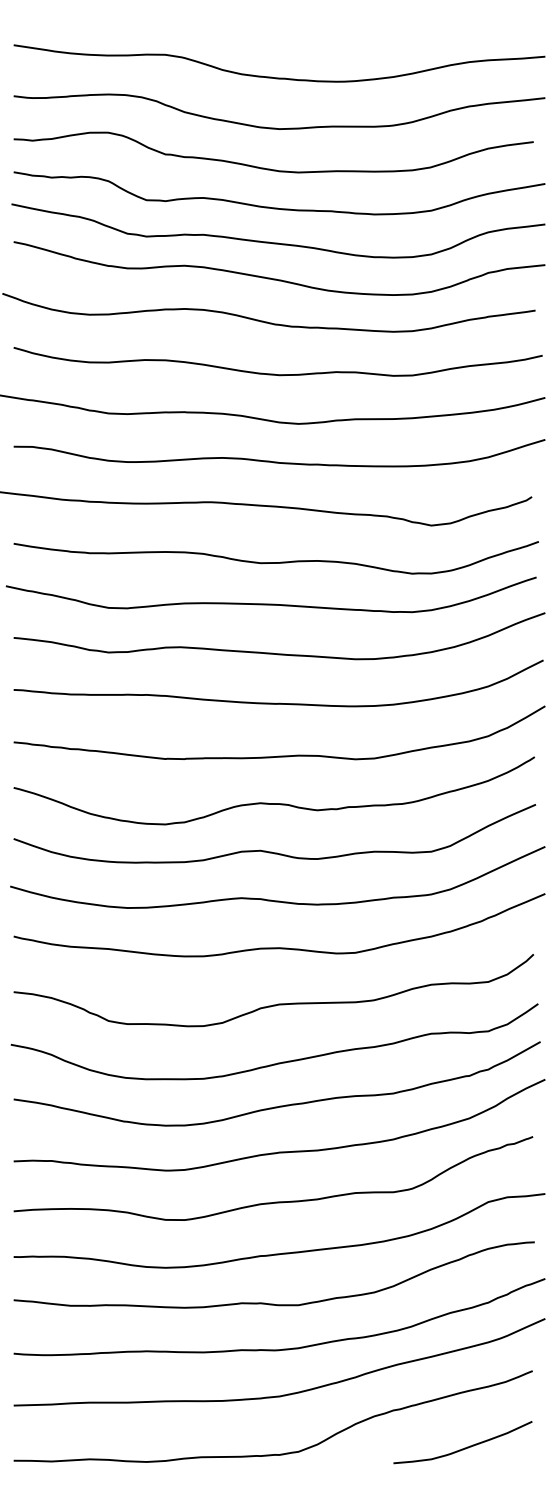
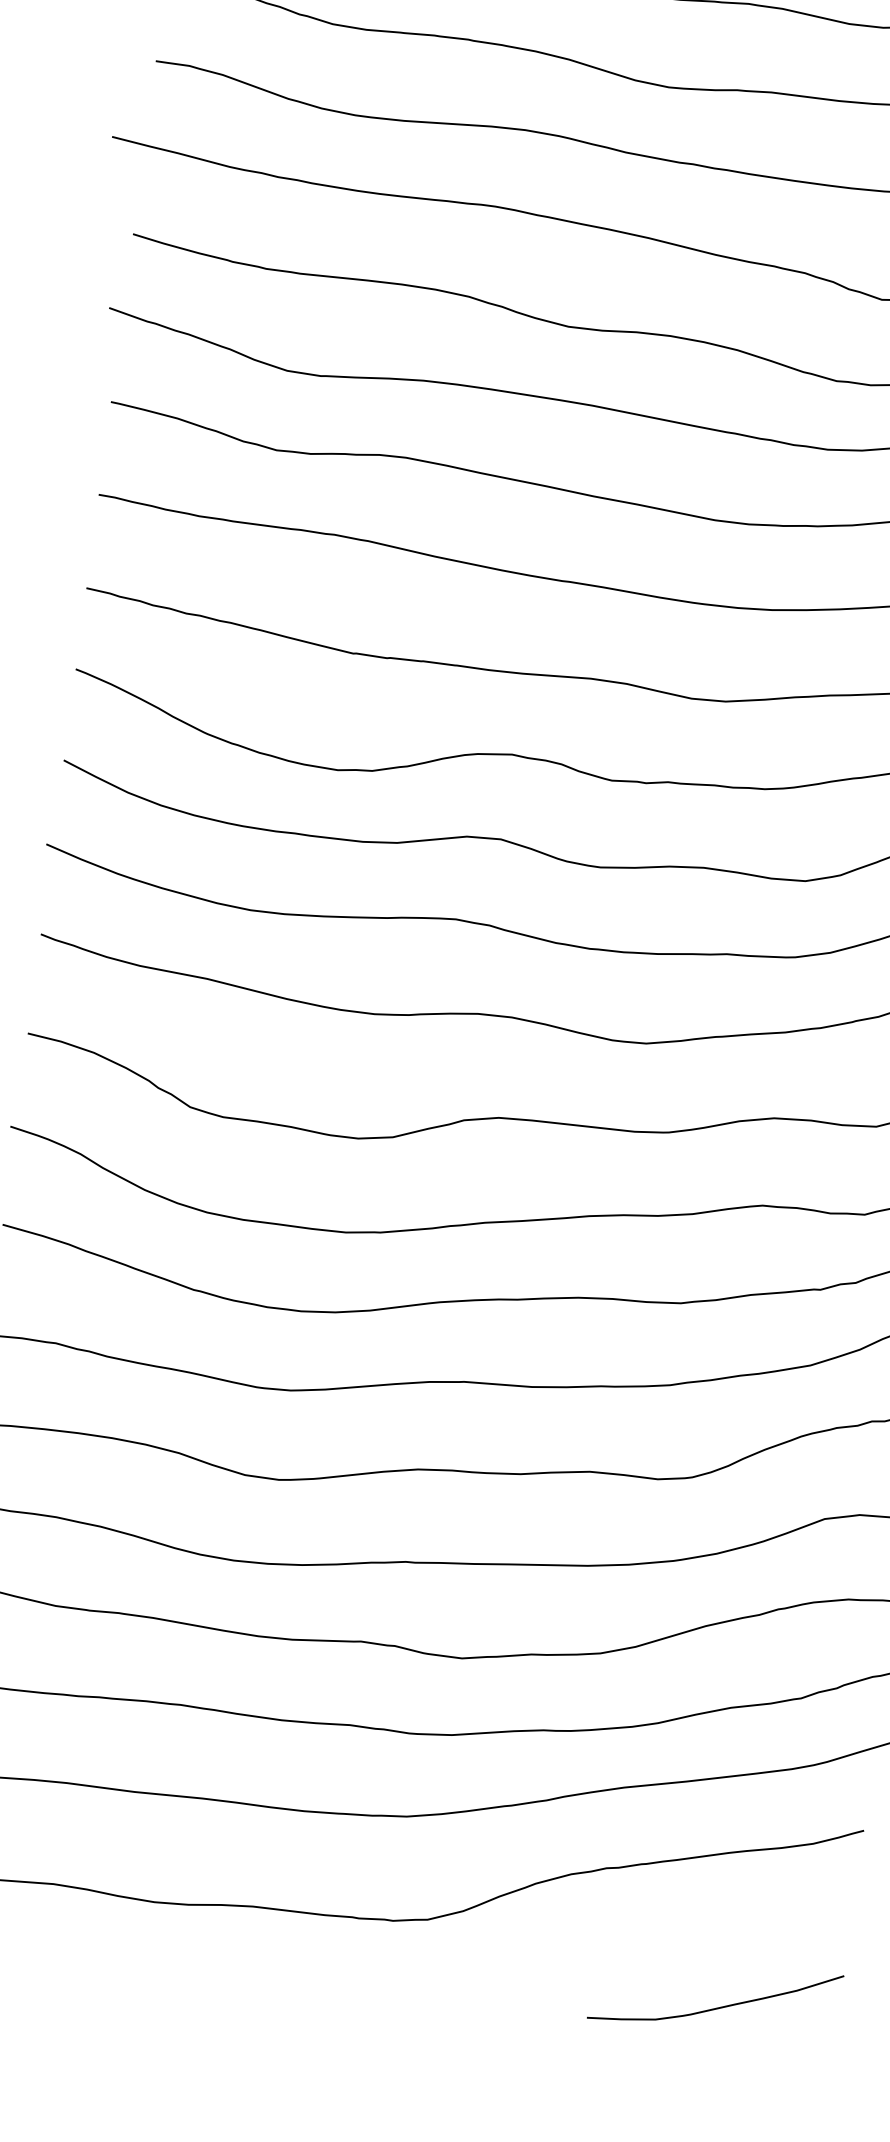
curve: (464, 1447) -> (717, 2006), moved

